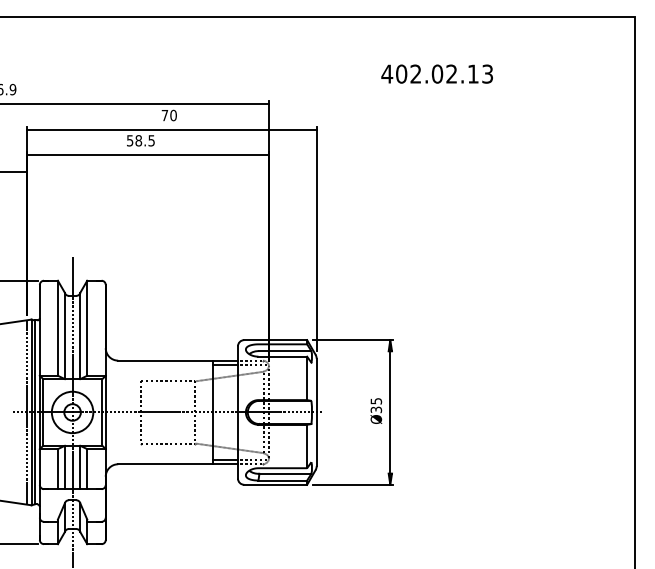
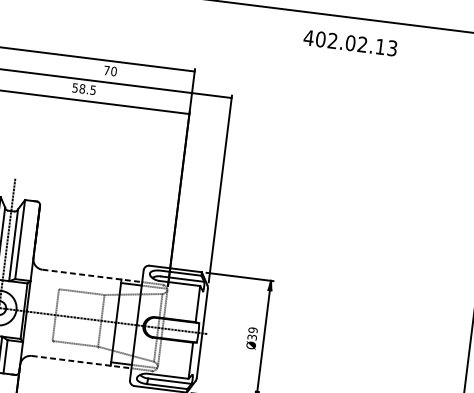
text: (436, 73) -> (349, 42), moved
line: (178, 360) -> (92, 275), solid -> dashed
text: (375, 401) -> (252, 330), Ø35 -> Ø39
line: (178, 464) -> (81, 362), solid -> dashed

